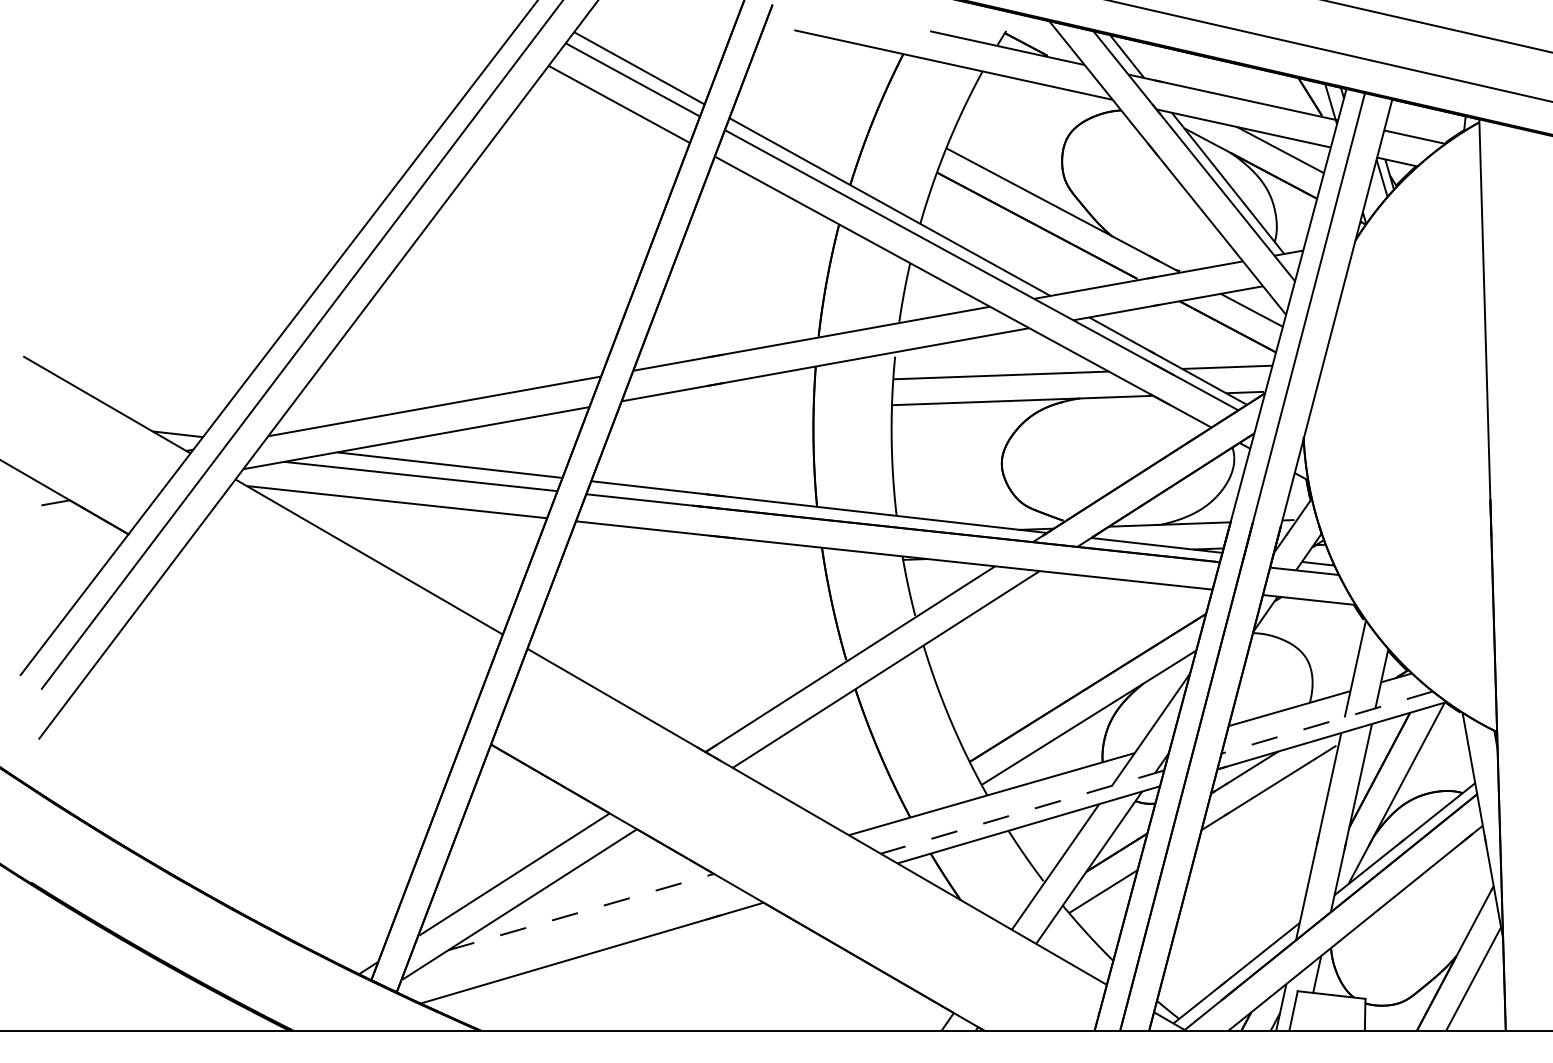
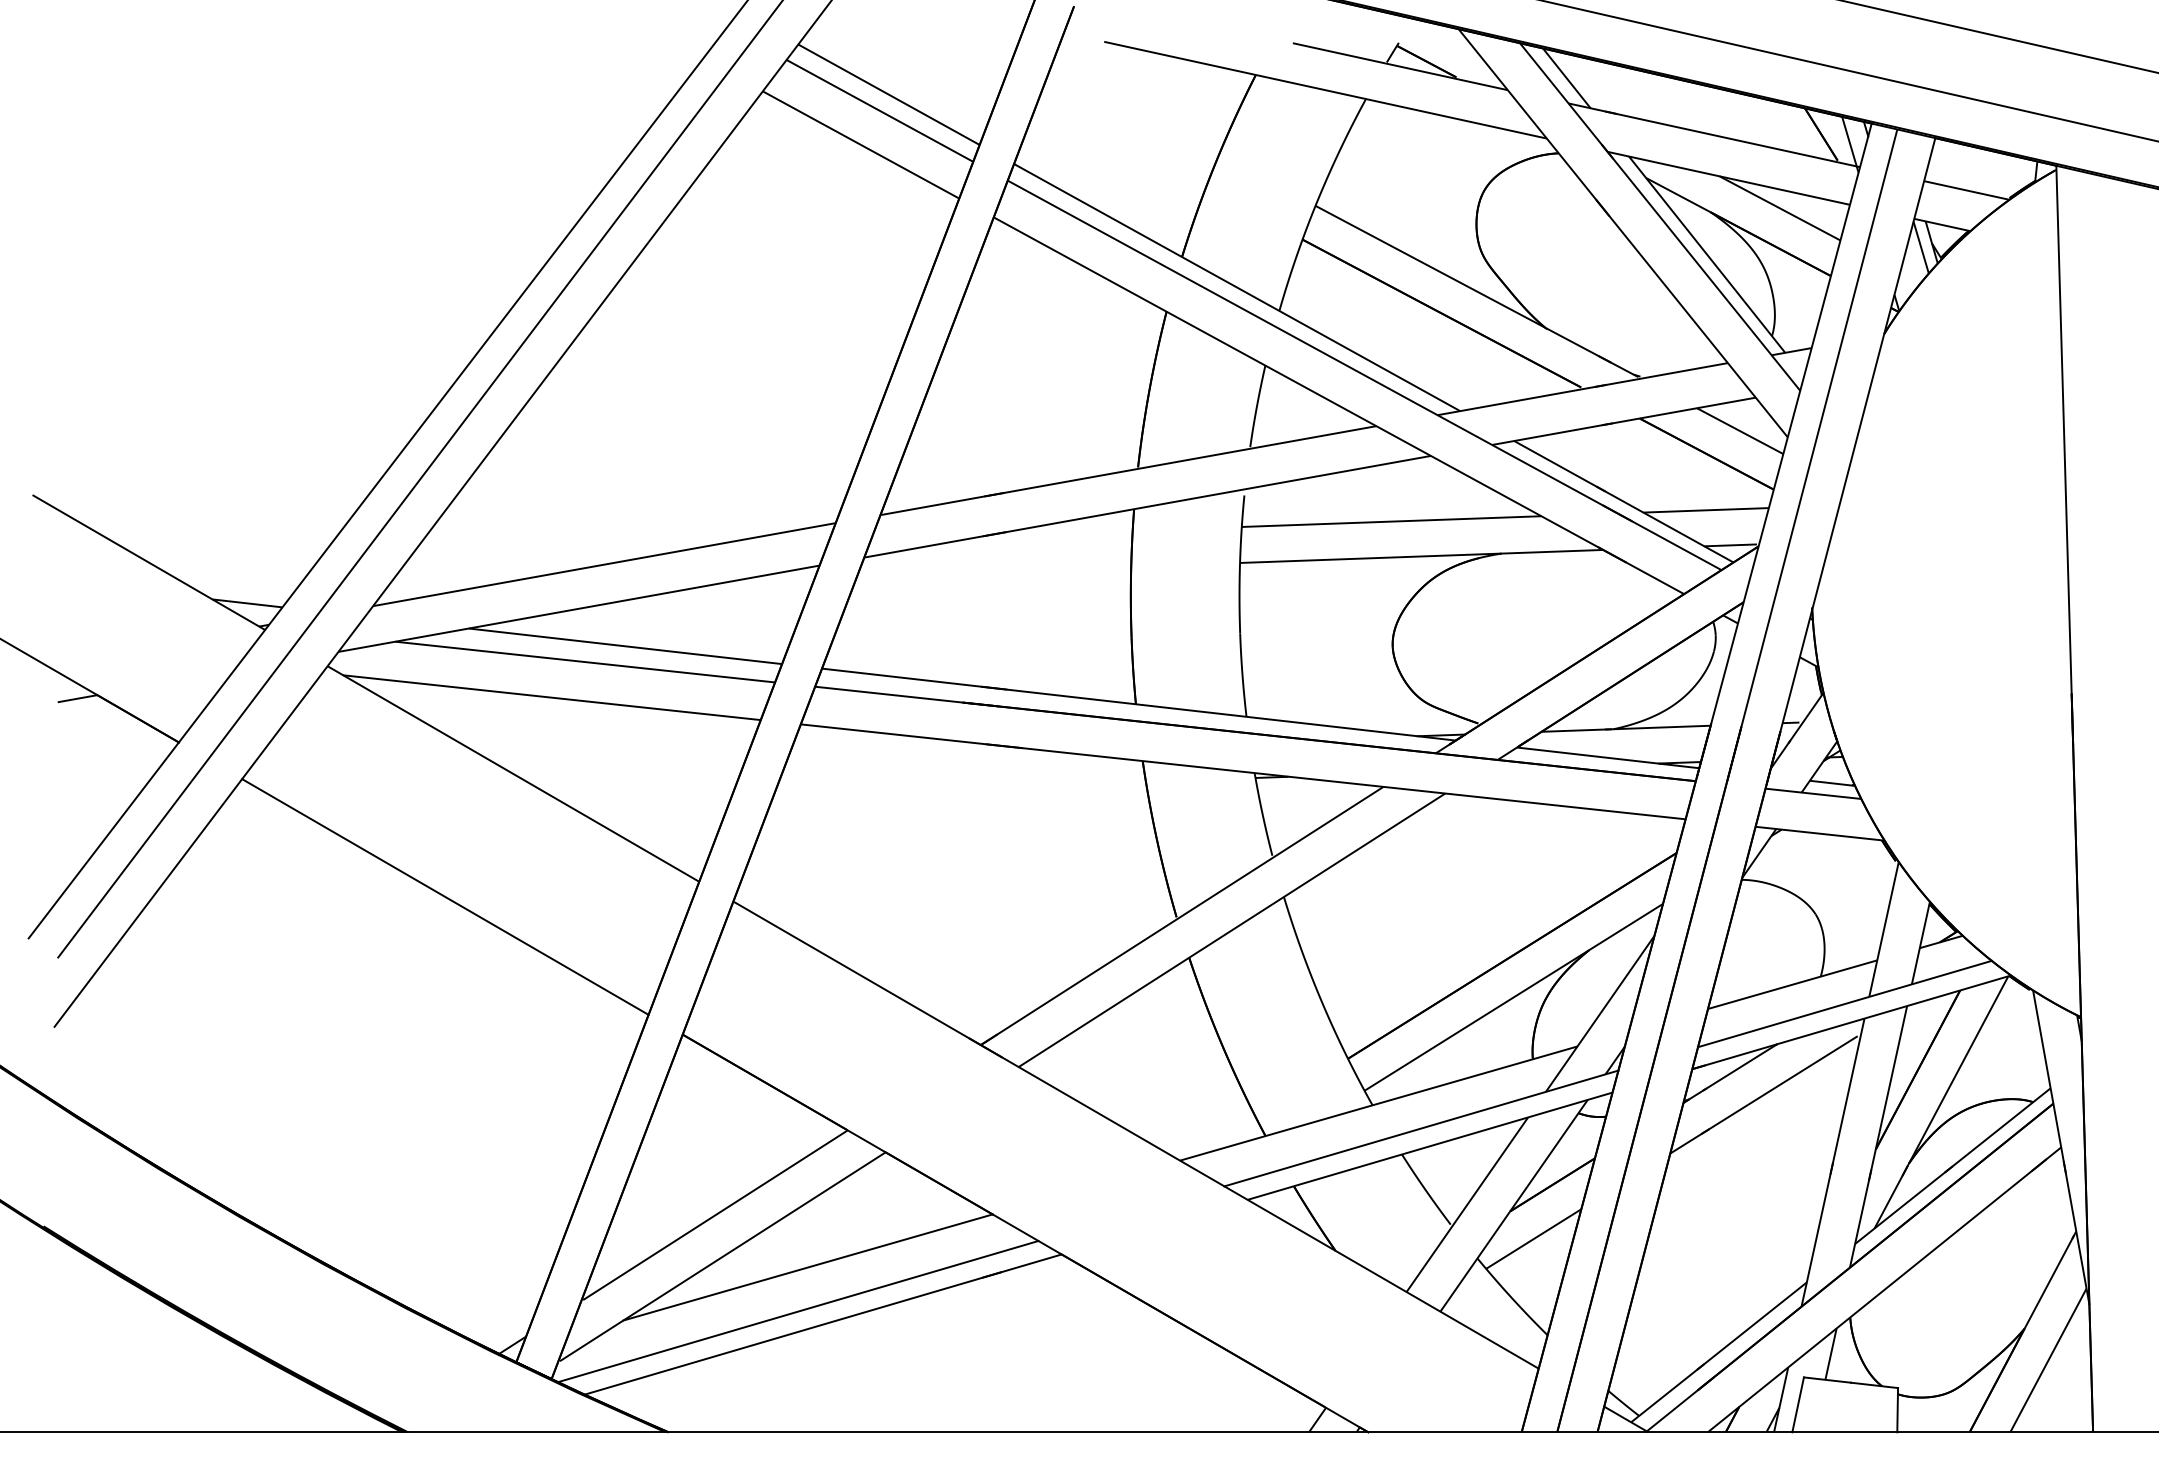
line: (320, 645) -> (445, 896), added
line: (1326, 722) -> (1844, 1004), dashed -> solid
line: (1021, 812) -> (1420, 1128), dashed -> solid
line: (581, 912) -> (808, 1267), dashed -> solid
line: (574, 943) -> (798, 1311), added

